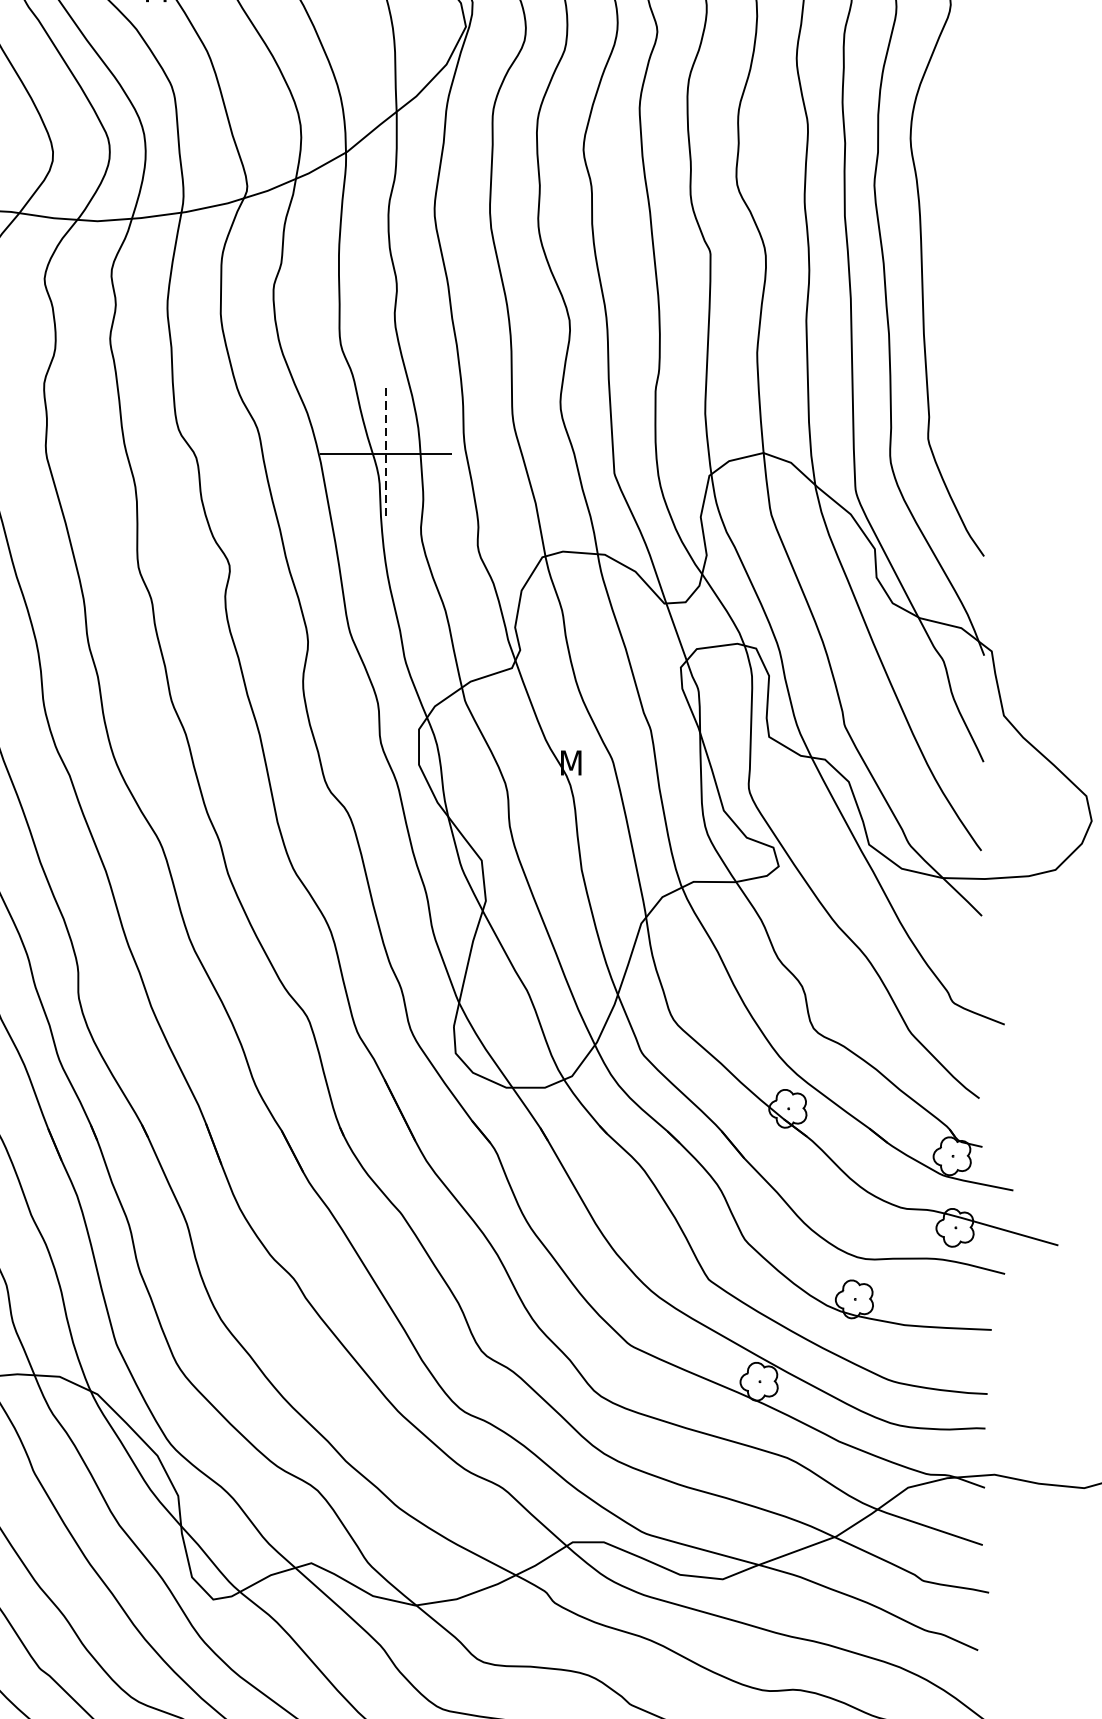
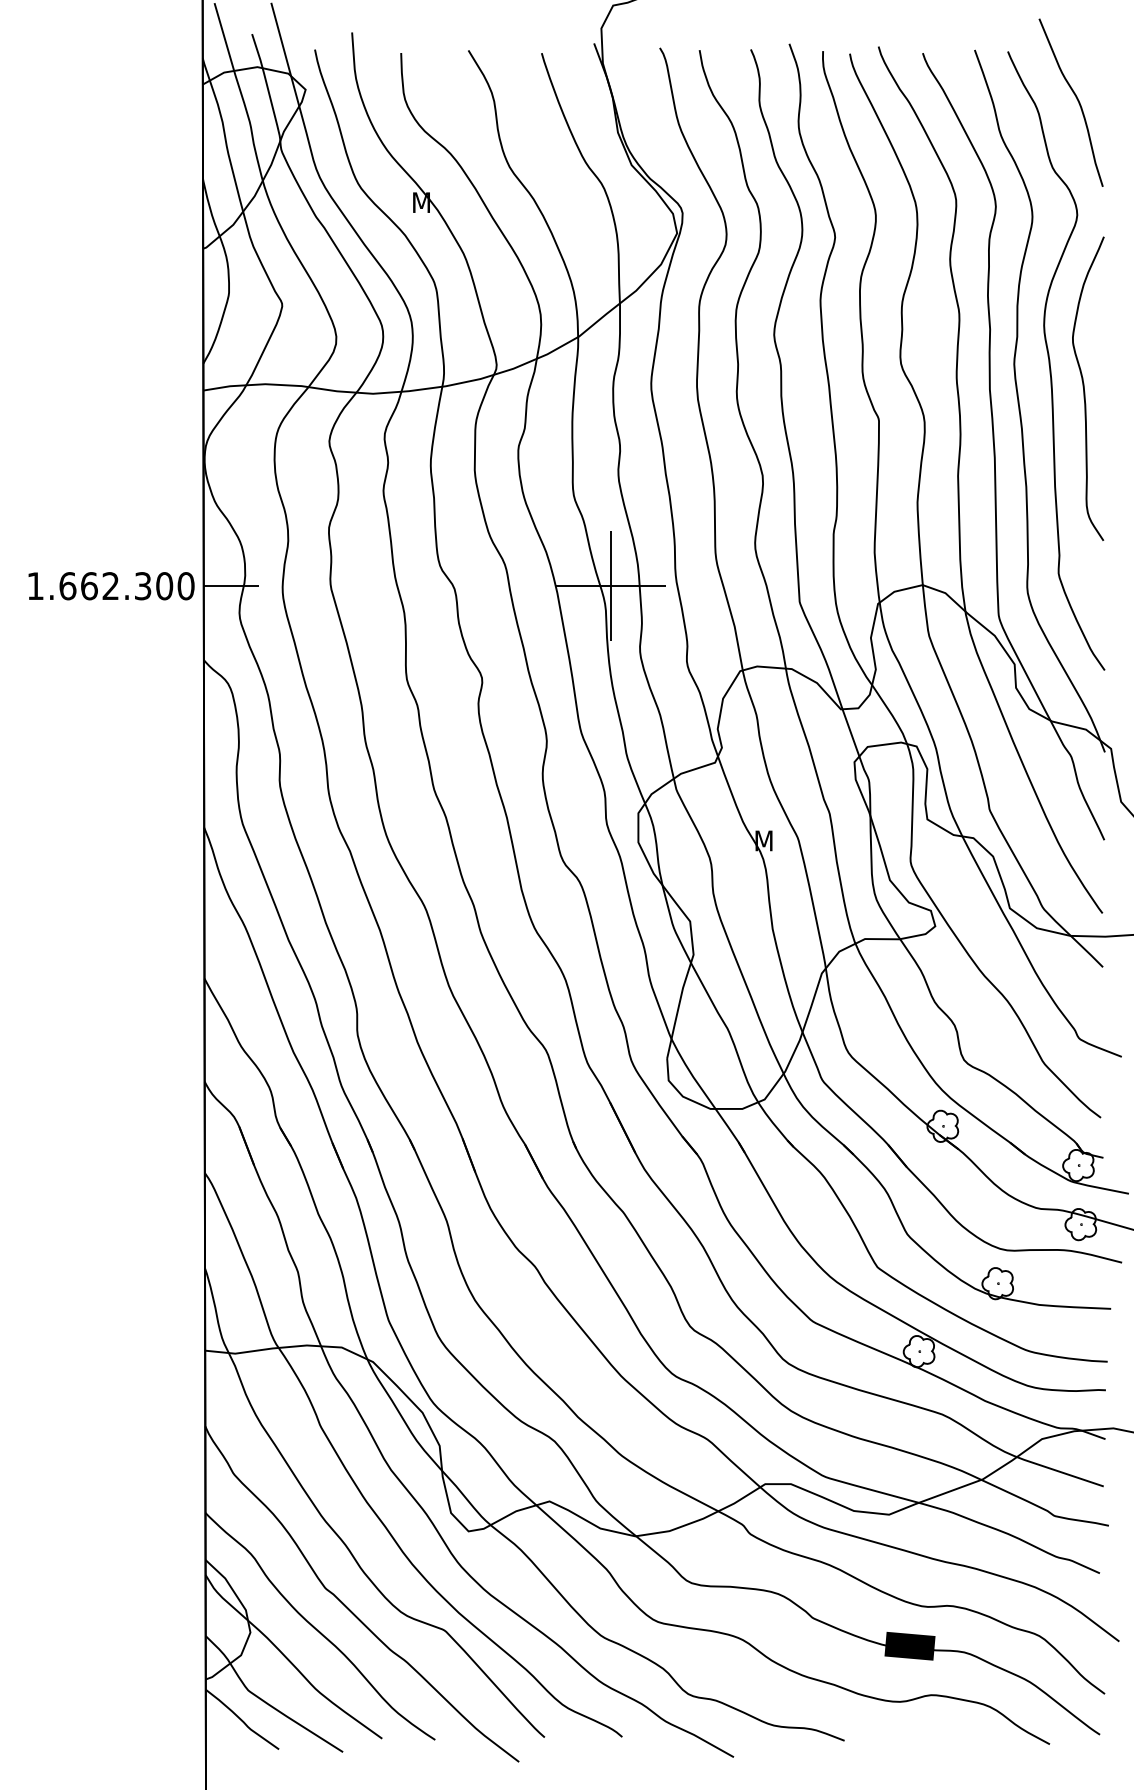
curve: (959, 214) -> (1084, 388), added
line: (386, 454) -> (611, 586), dashed -> solid

